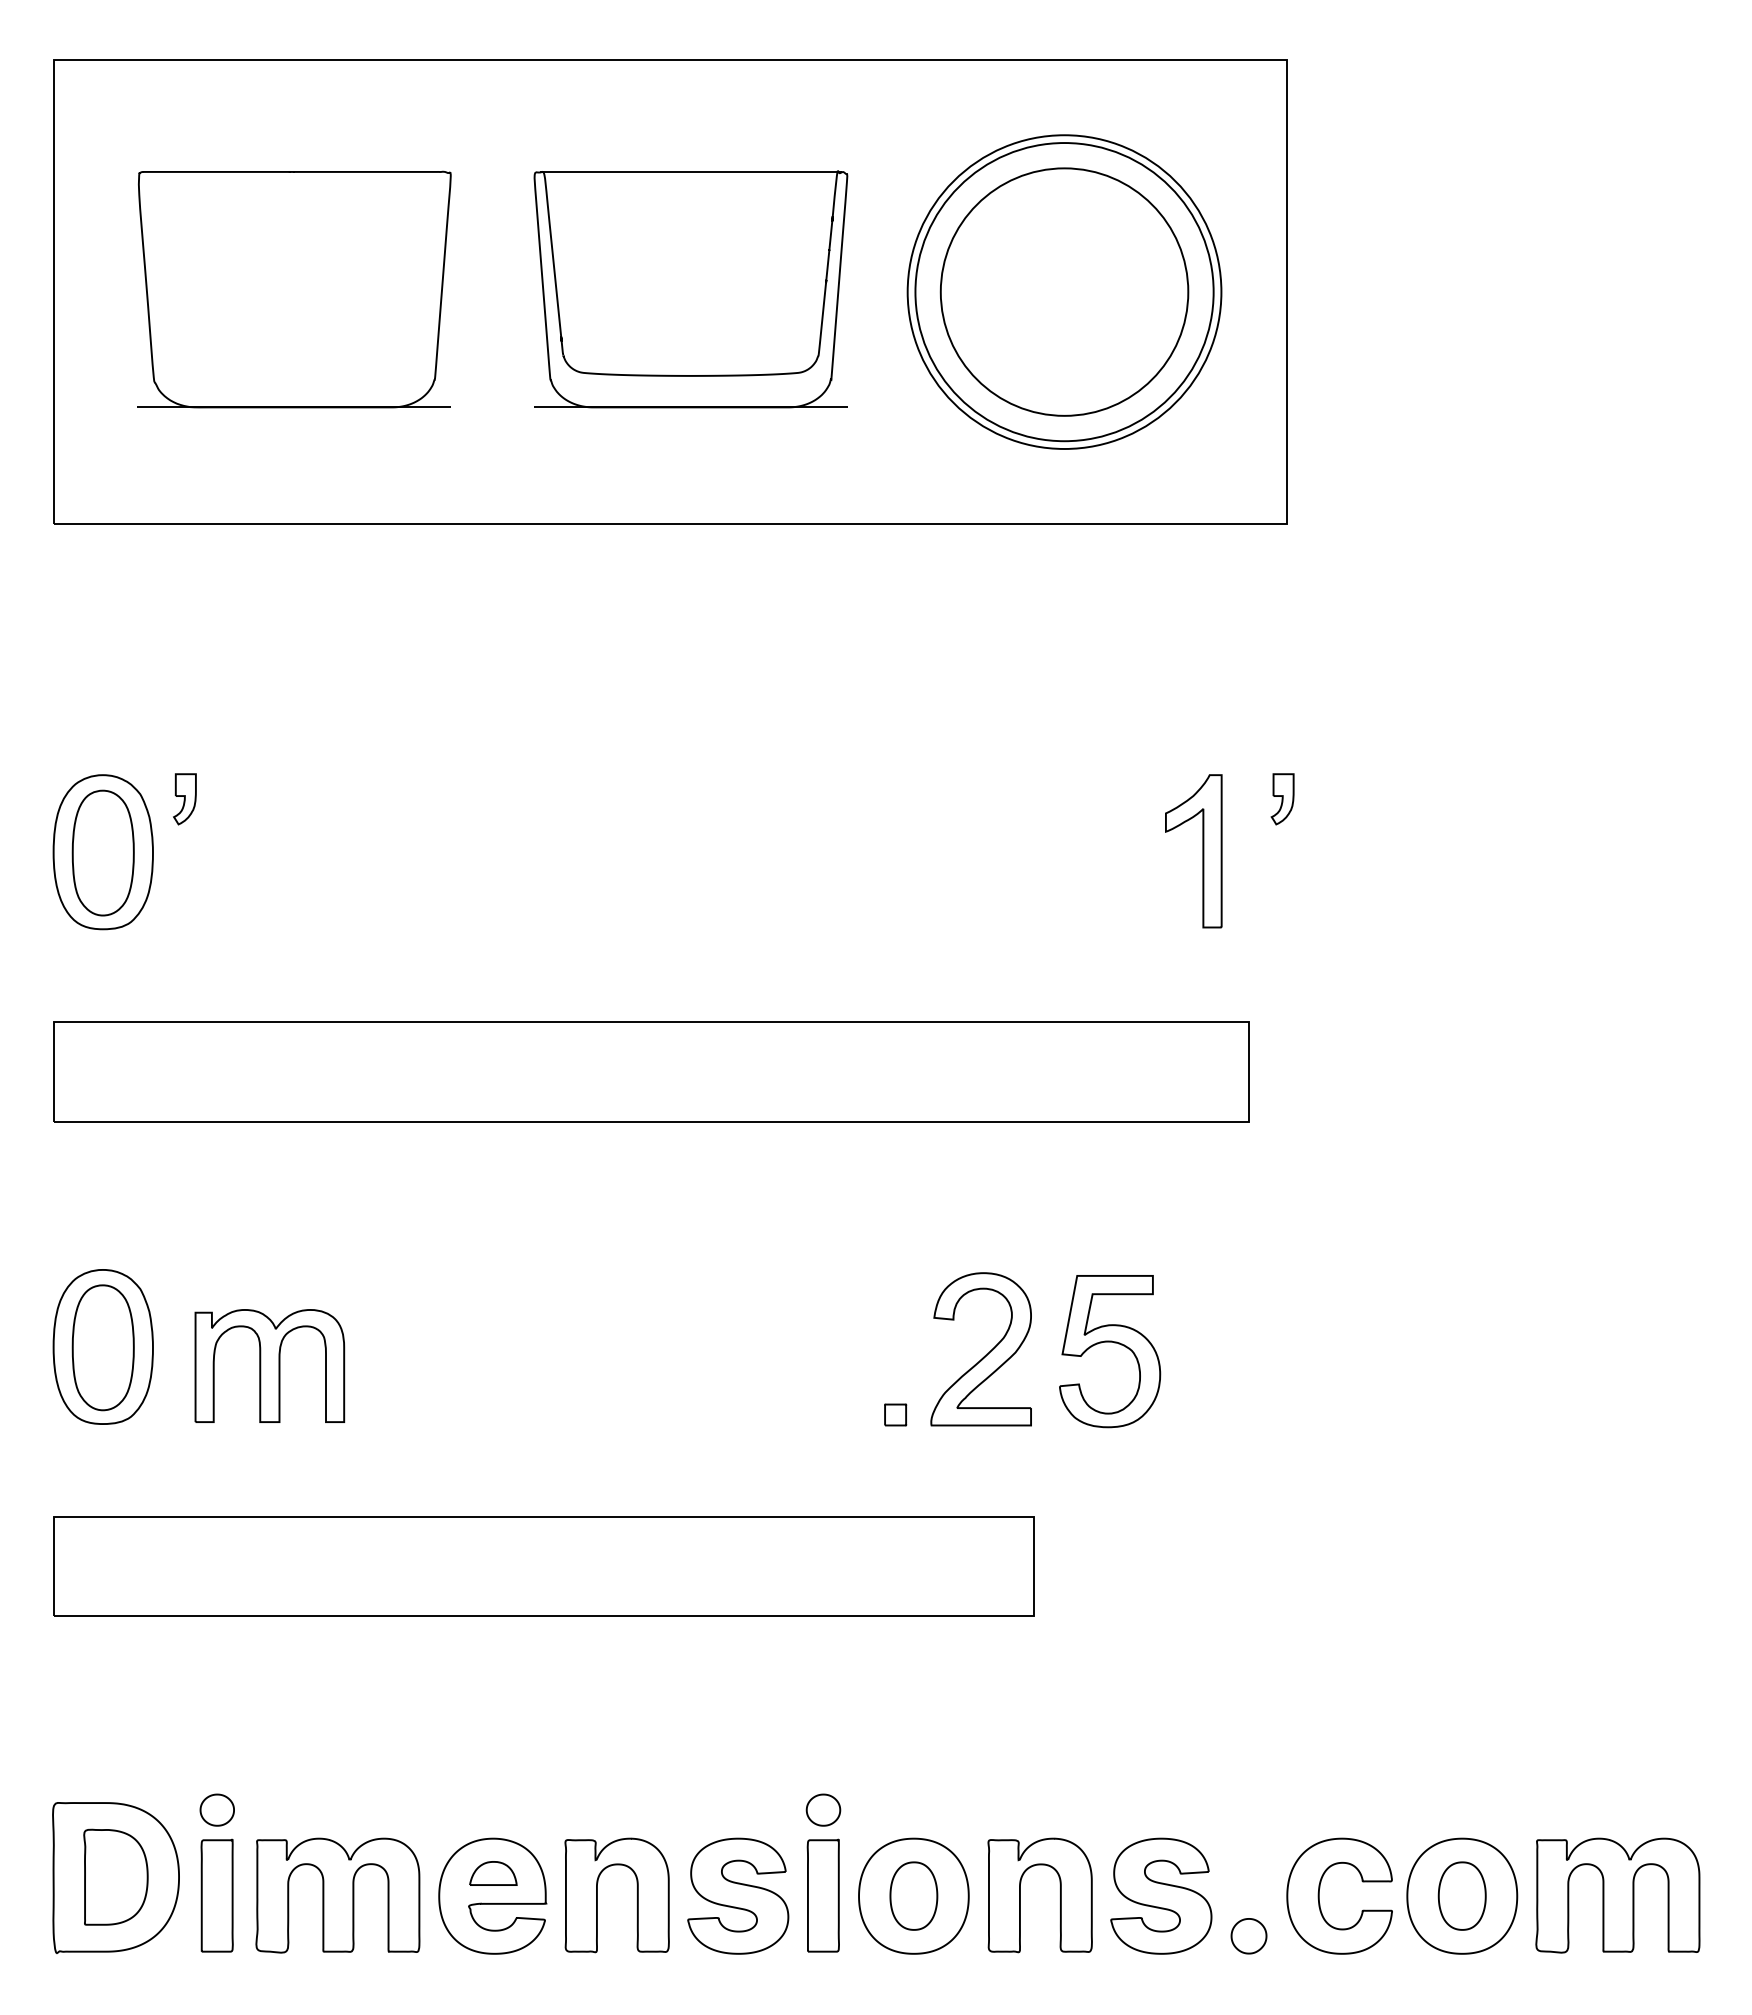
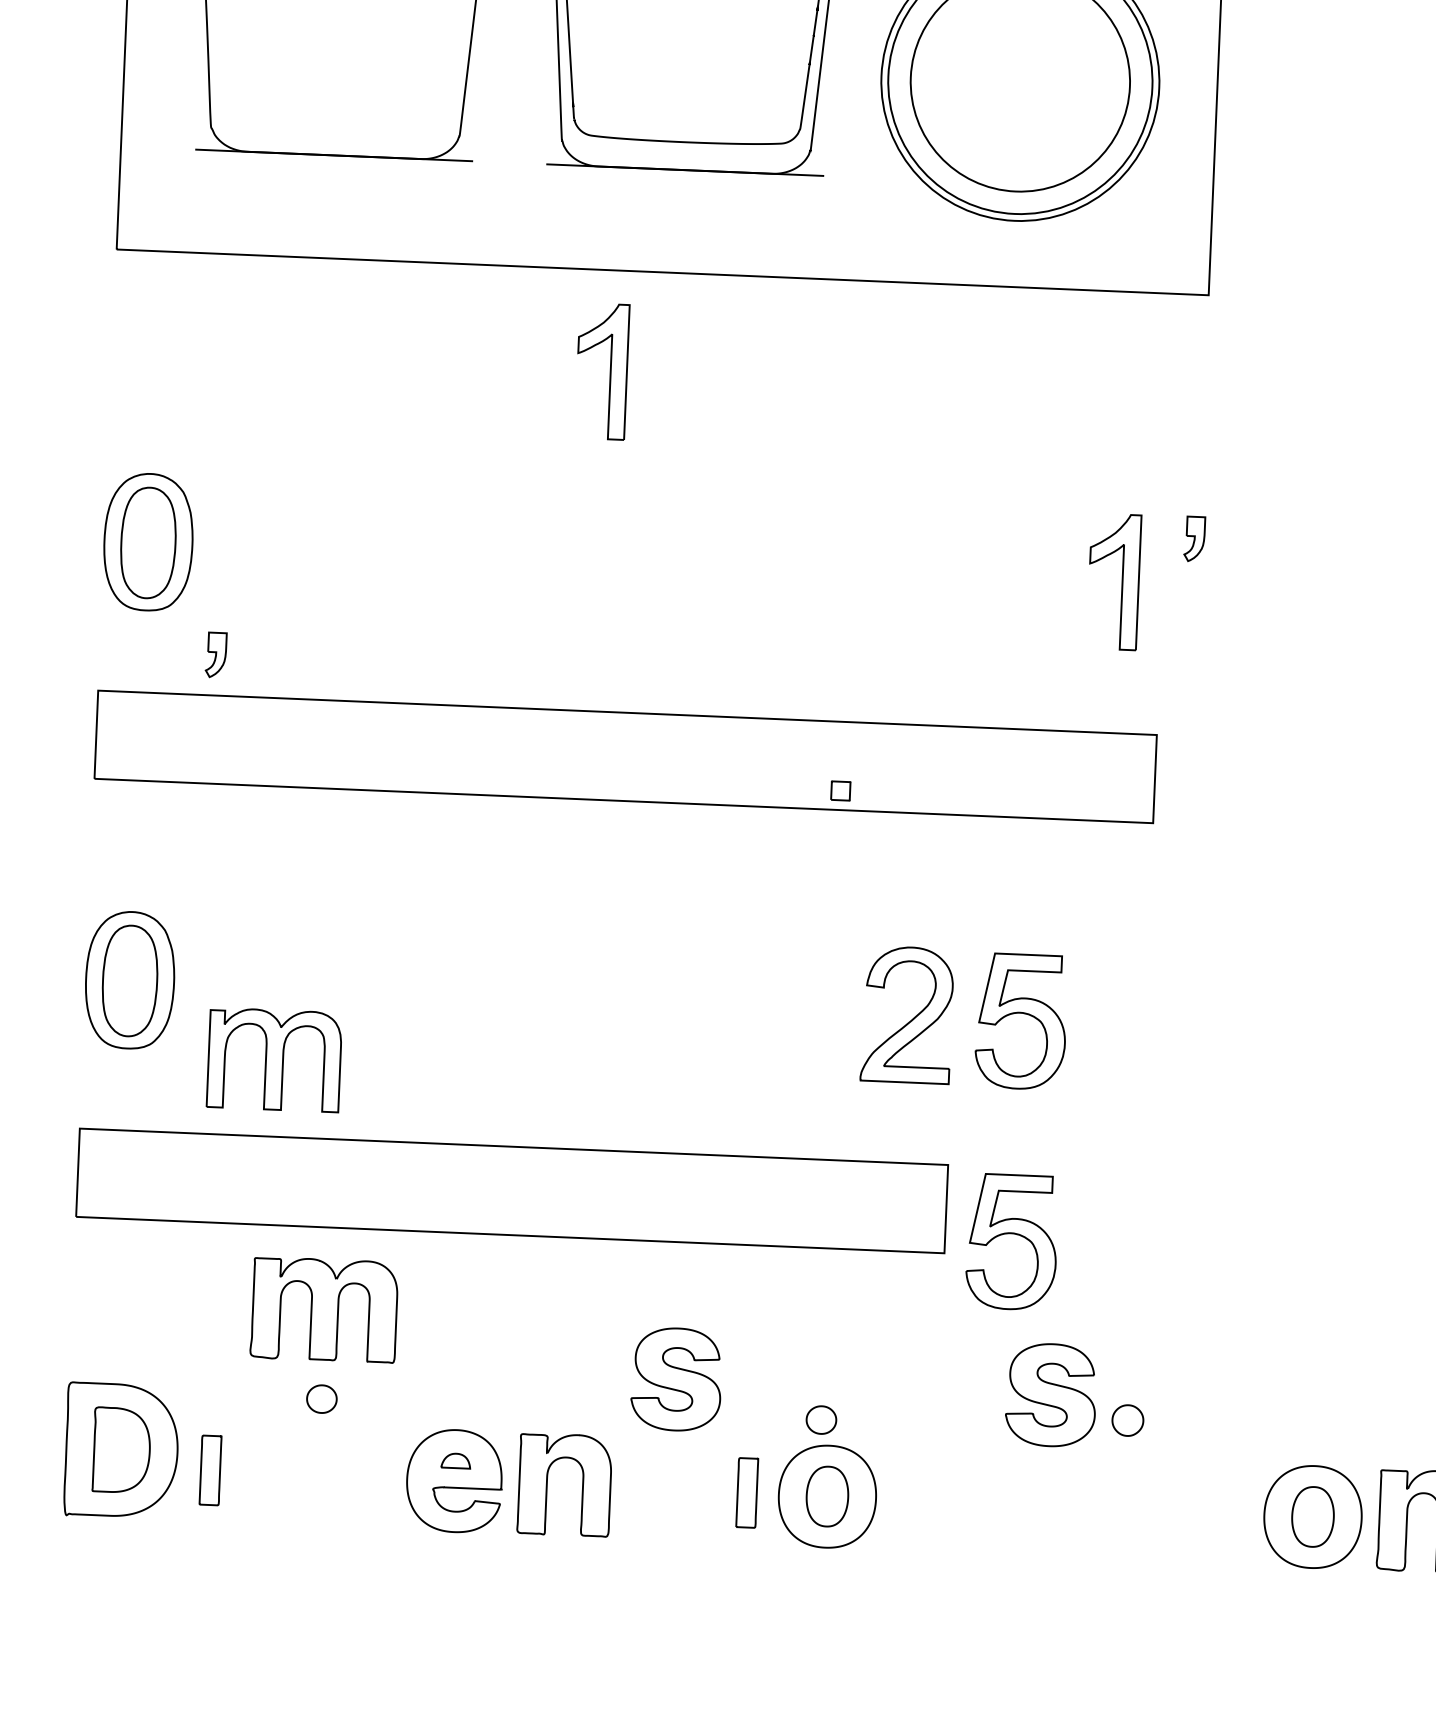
part: (615, 638) -> (609, 371), added
part: (184, 799) -> (215, 655), moved
part: (269, 1365) -> (274, 1059), moved
part: (895, 1414) -> (840, 790), moved
part: (1114, 1592) -> (1016, 1235), added
part: (216, 1809) -> (321, 1398), moved
part: (823, 1809) -> (821, 1419), moved
part: (493, 1873) -> (456, 1460), size x0.7
part: (216, 1895) -> (210, 1470), size x0.7
part: (337, 1895) -> (324, 1309), moved
part: (738, 1895) -> (676, 1378), moved
part: (822, 1895) -> (746, 1492), size x0.7
part: (1020, 1895) -> (921, 1499), removed
part: (1161, 1895) -> (1051, 1394), moved
part: (1319, 1895) -> (1186, 1511), removed
part: (1248, 1936) -> (1127, 1420), moved

